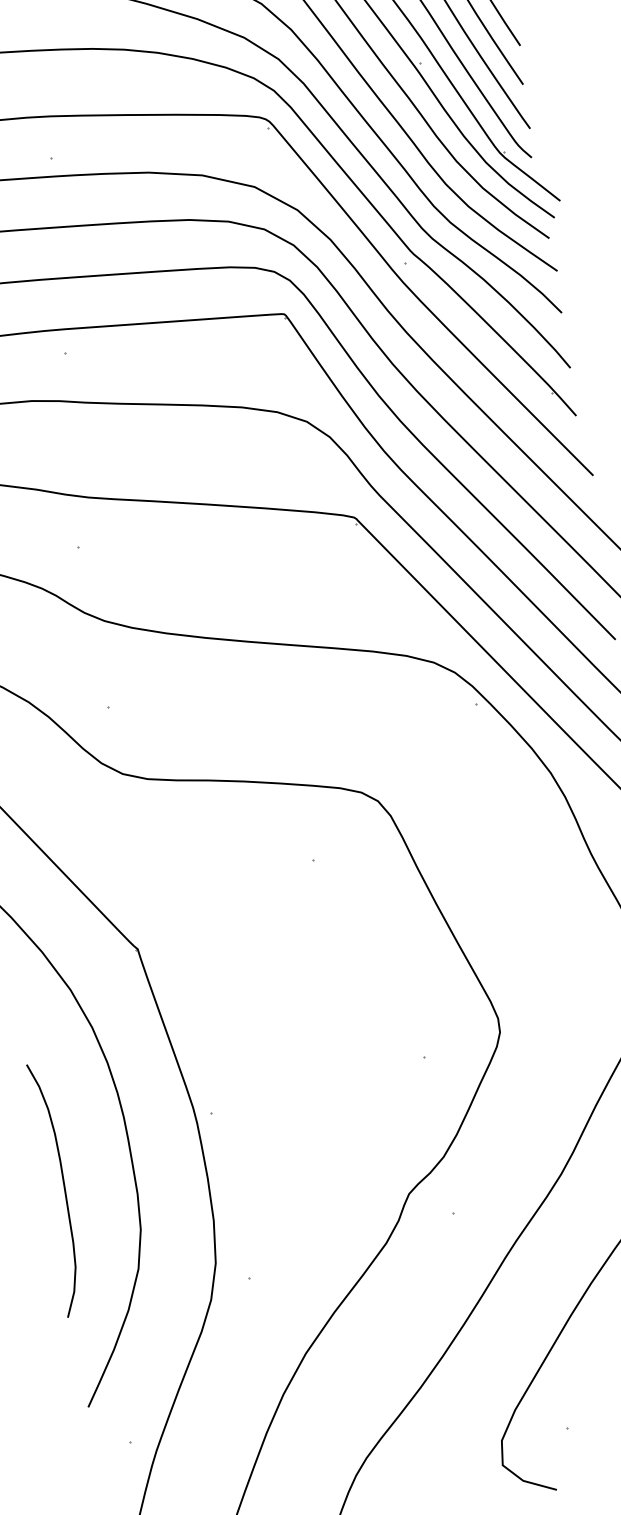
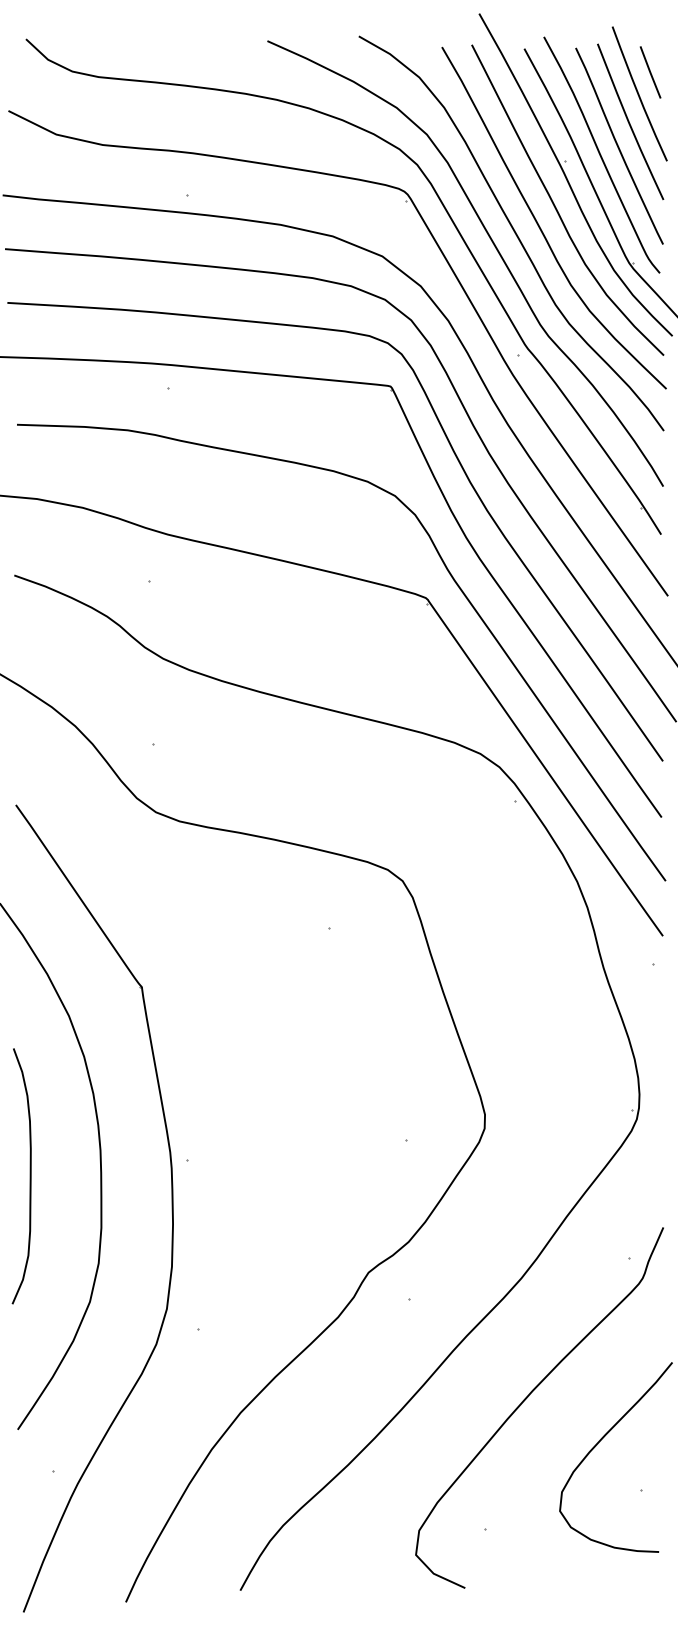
curve: (63, 1188) -> (29, 1176), moved

